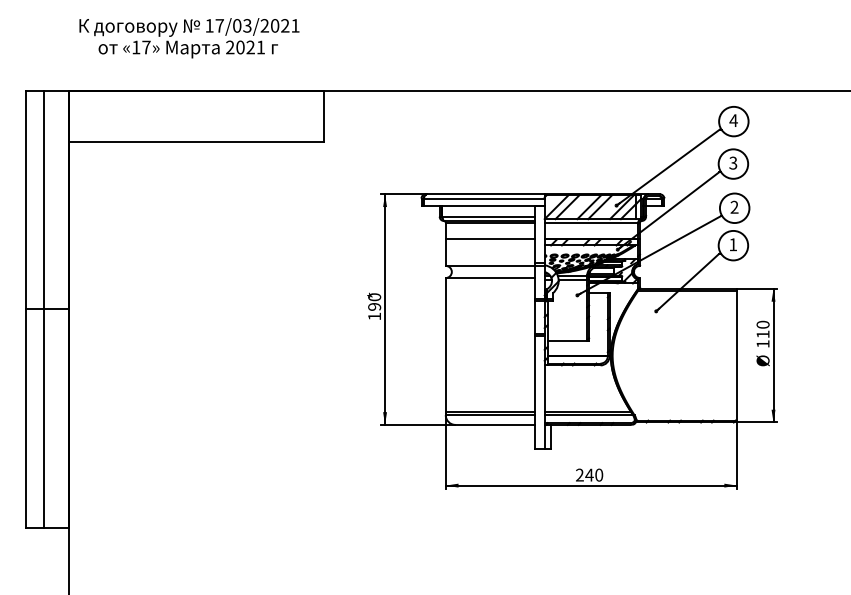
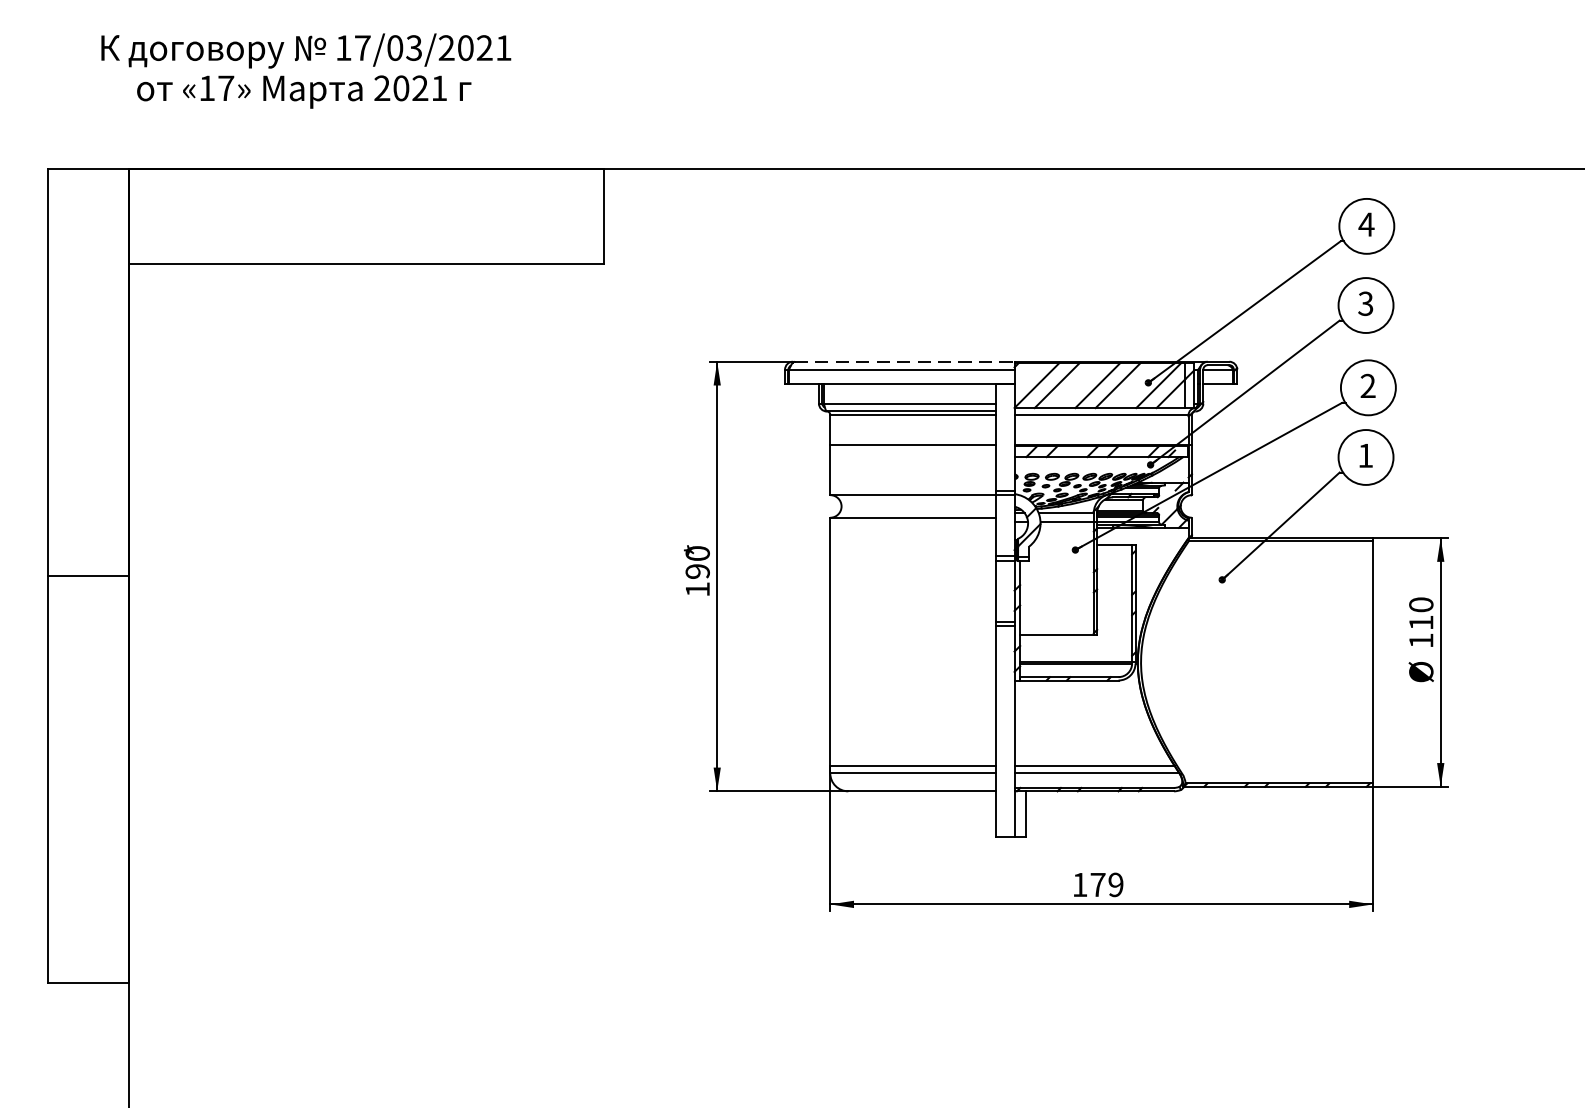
text: (189, 38) -> (306, 71), moved
line: (486, 194) -> (906, 362), solid -> dashed
line: (43, 308) -> (80, 574), removed
text: (589, 474) -> (1097, 883), 240 -> 179

